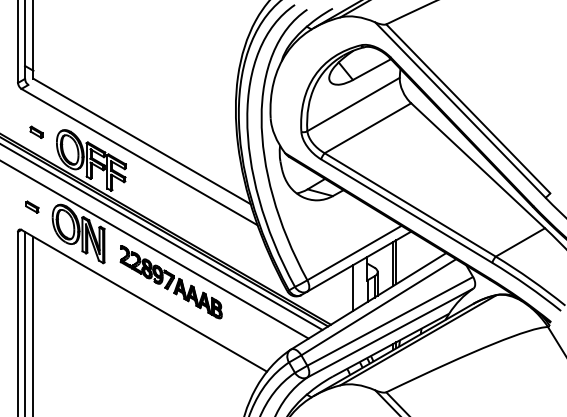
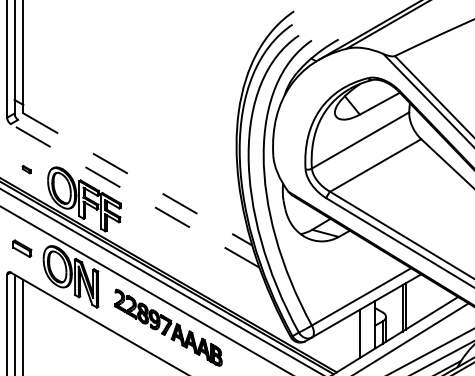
part: (36, 131) -> (26, 168), size x0.6
line: (142, 141) -> (138, 179), solid -> dashed
line: (139, 156) -> (135, 195), solid -> dashed
part: (32, 206) -> (22, 247), size x1.4

